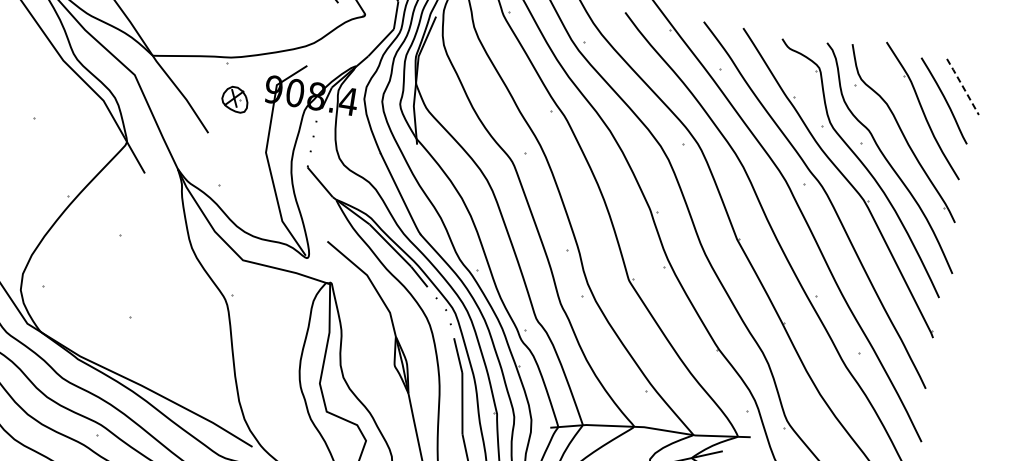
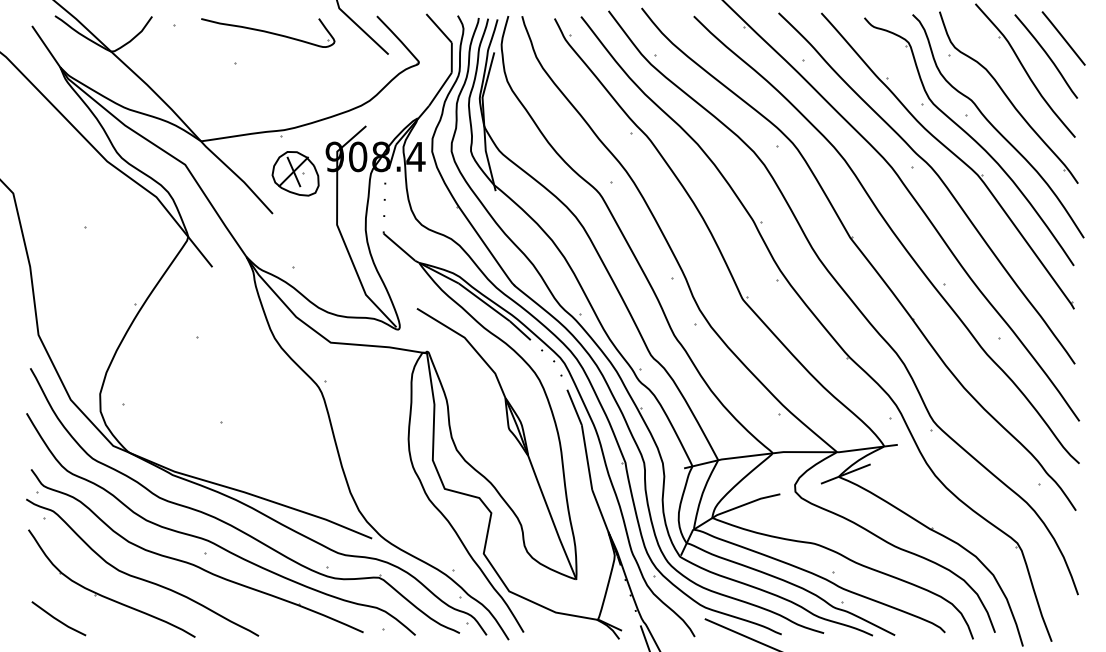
line: (962, 85) -> (1063, 37), dashed -> solid
part: (235, 99) -> (295, 173), size x1.67

